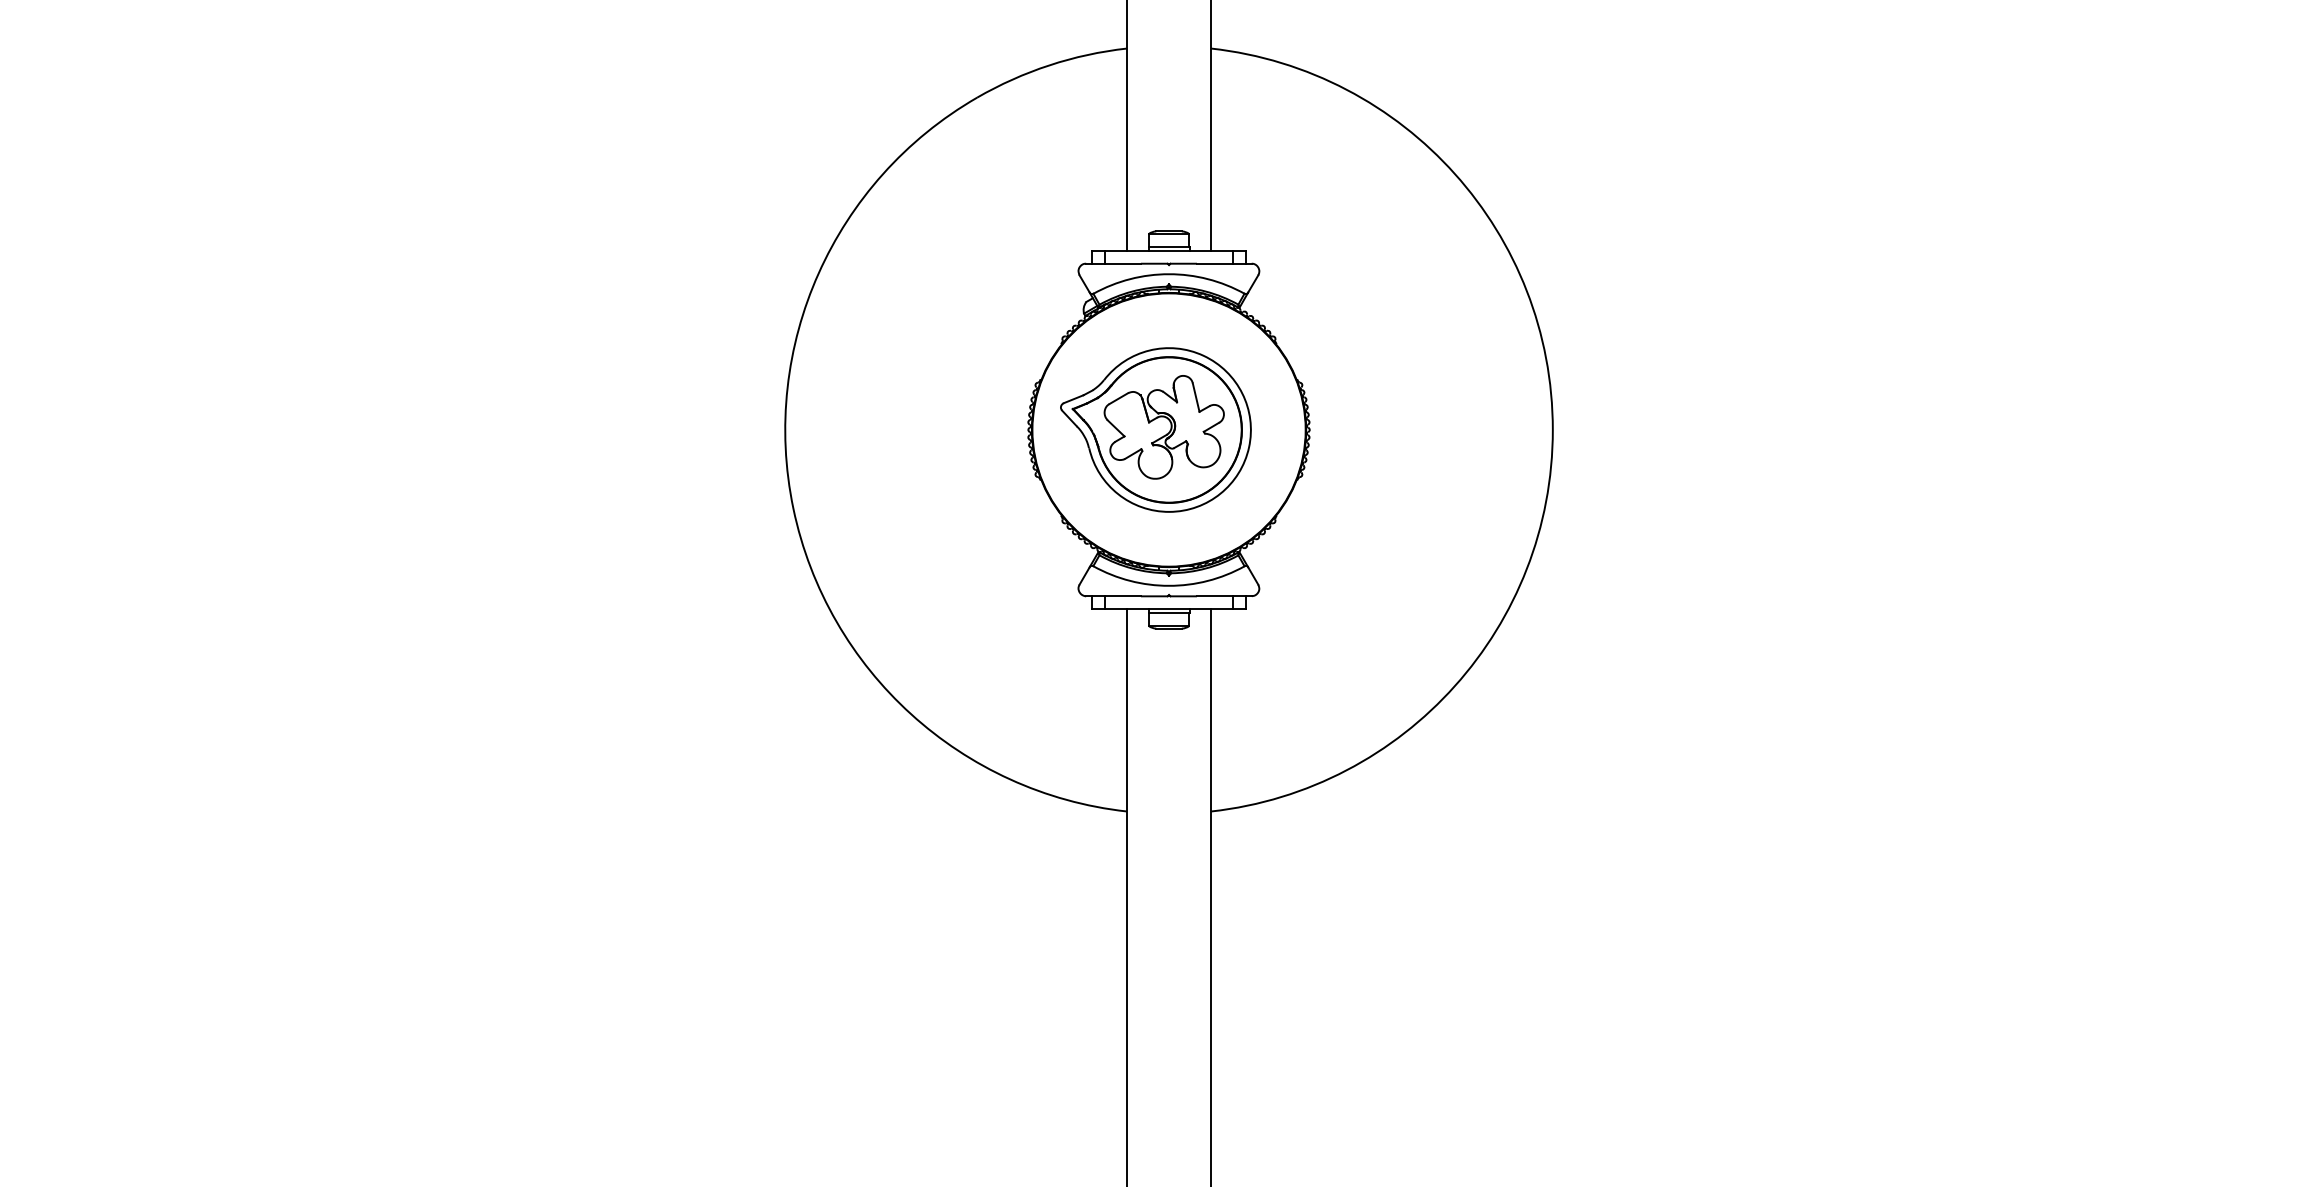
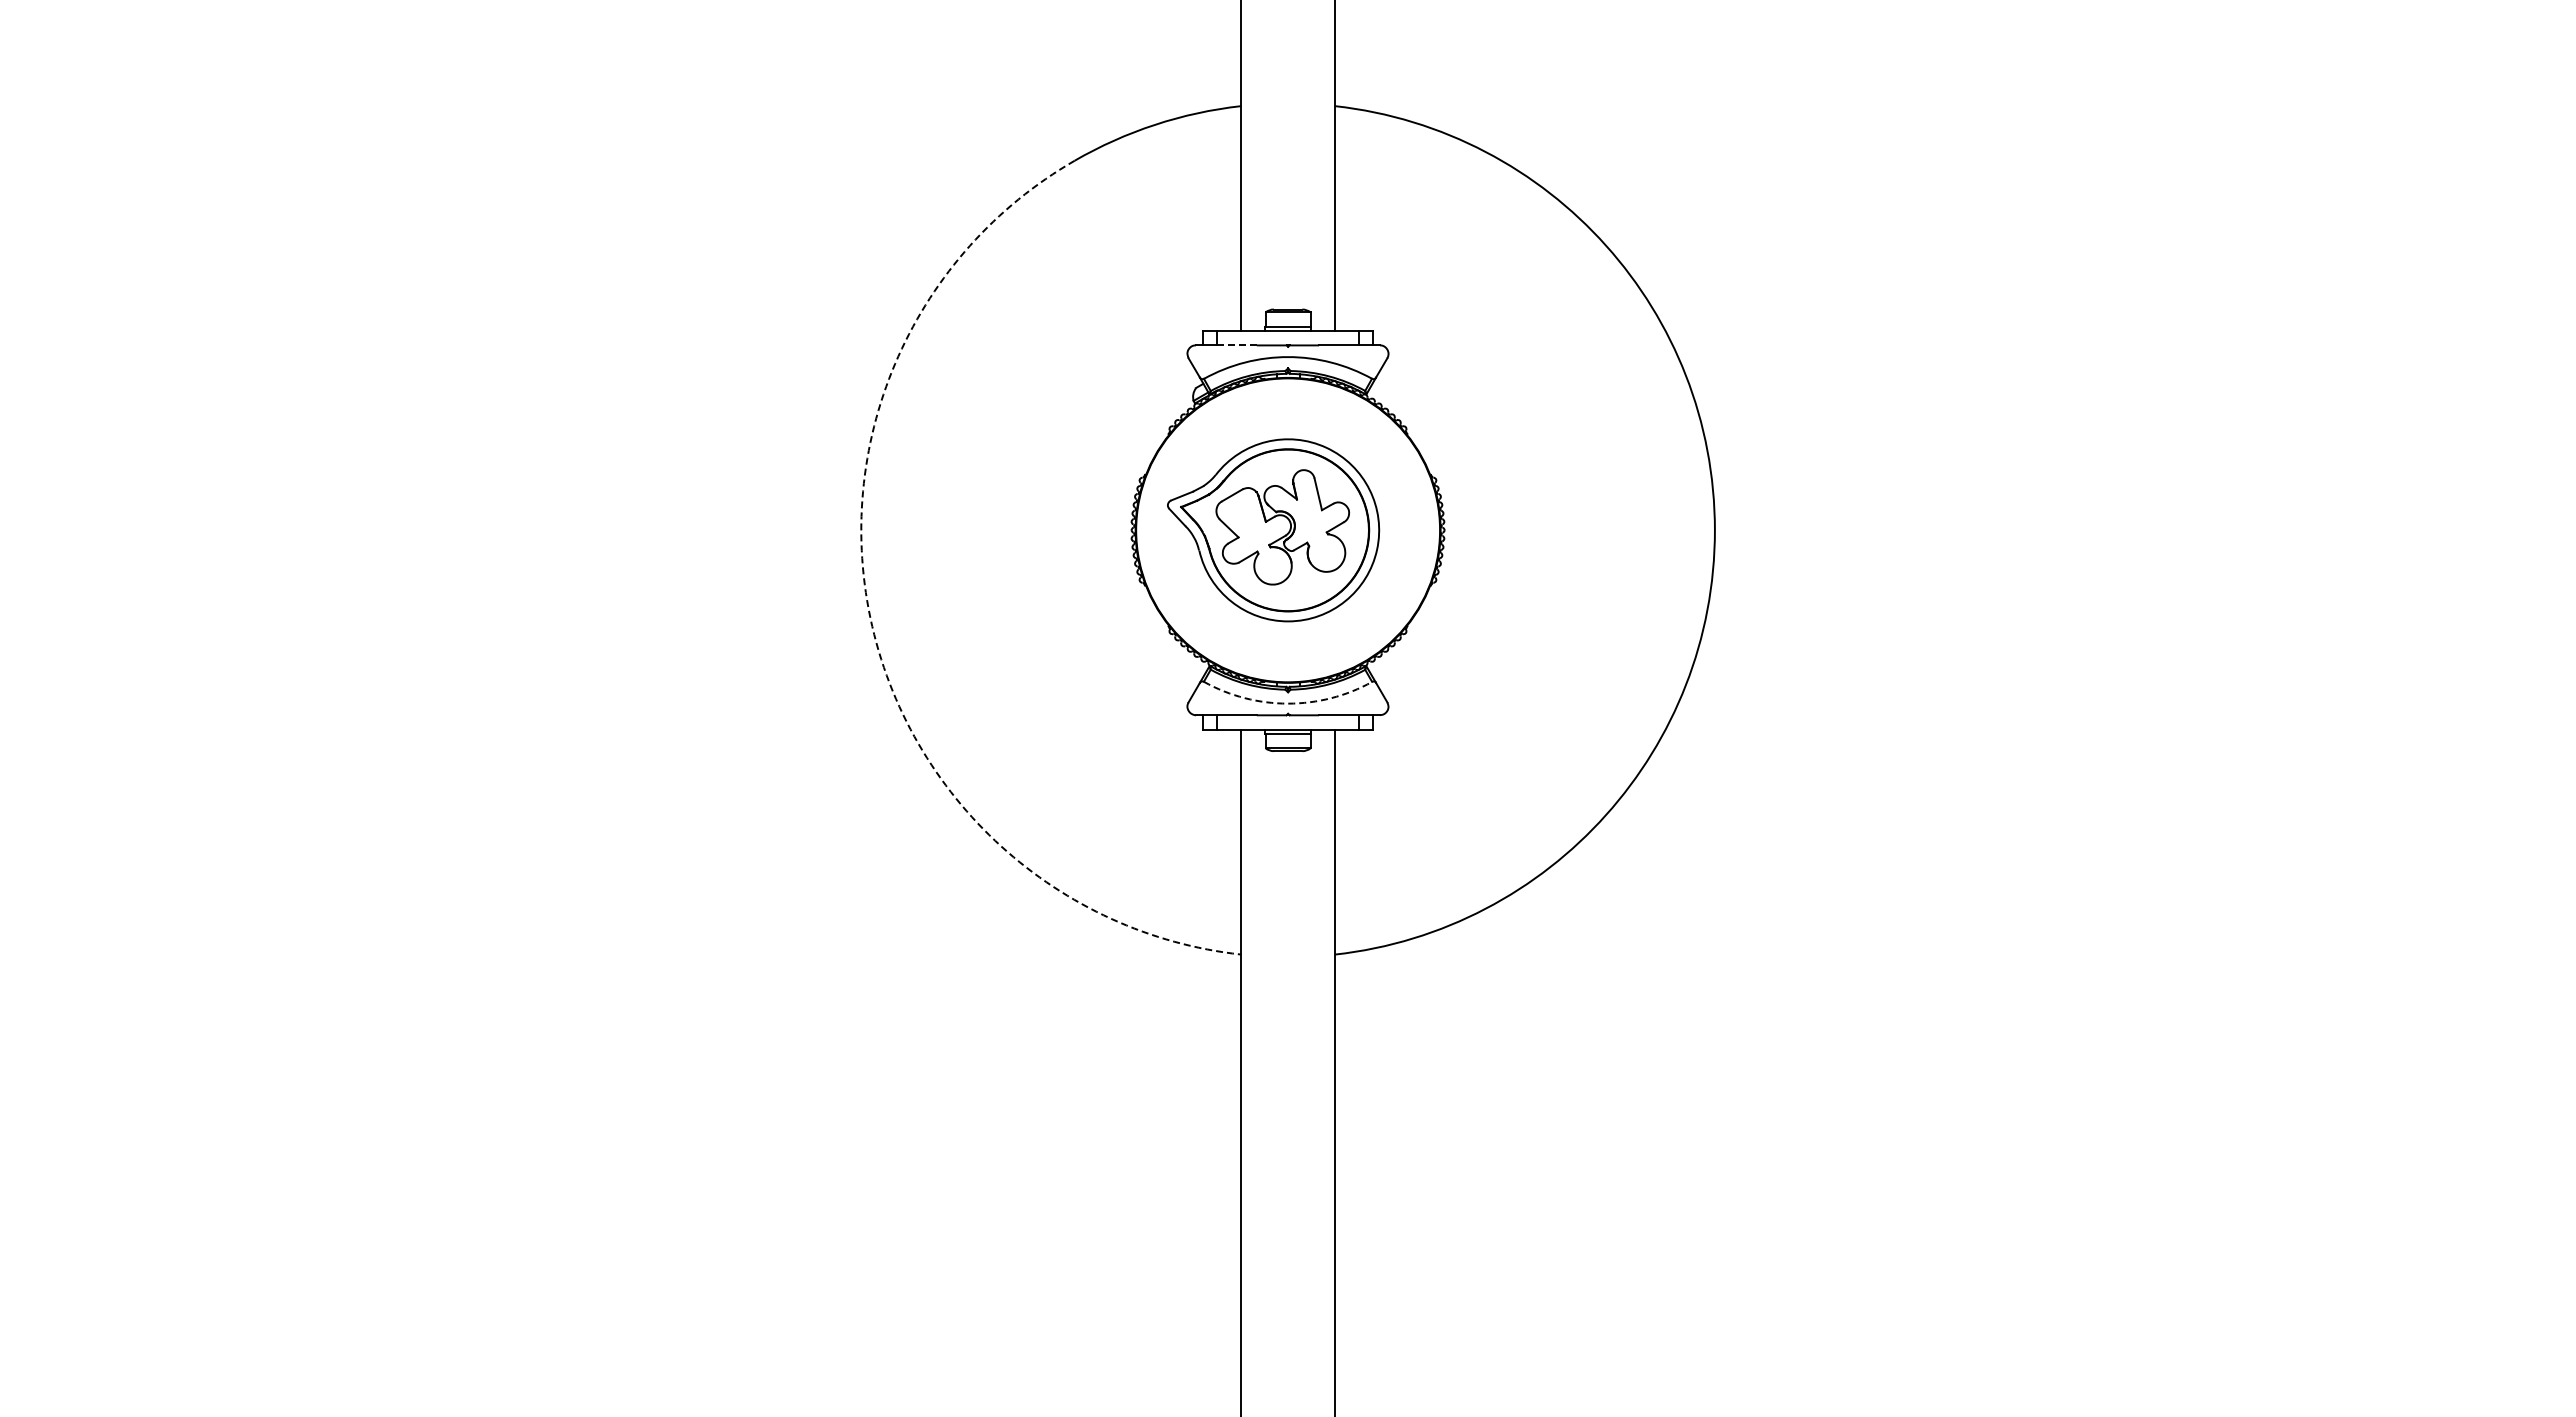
line: (1122, 263) -> (1236, 345), solid -> dashed
arc: (793, 508) -> (870, 617), solid -> dashed
arc: (1169, 585) -> (1288, 703), solid -> dashed

